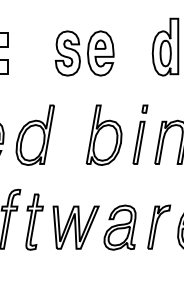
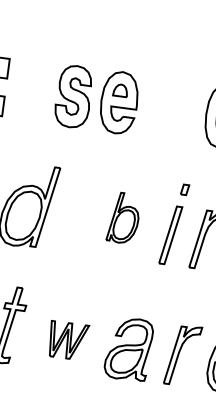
part: (84, 53) -> (96, 99), moved
part: (103, 134) -> (123, 217), size x0.6
part: (75, 227) -> (67, 340), size x0.6

